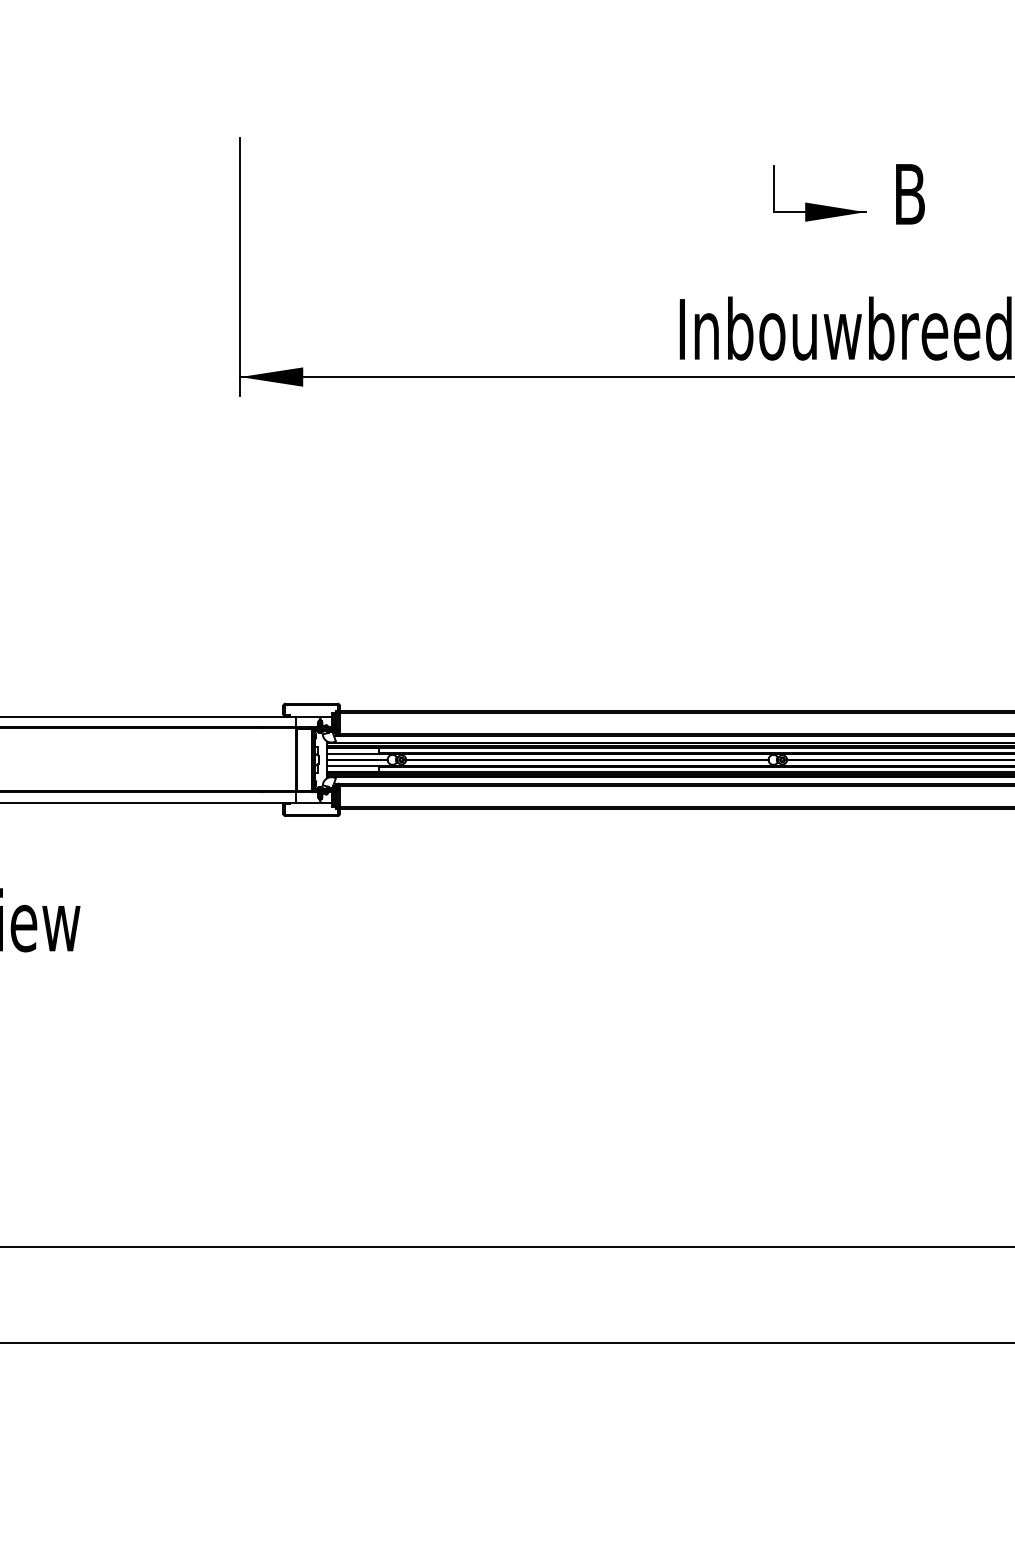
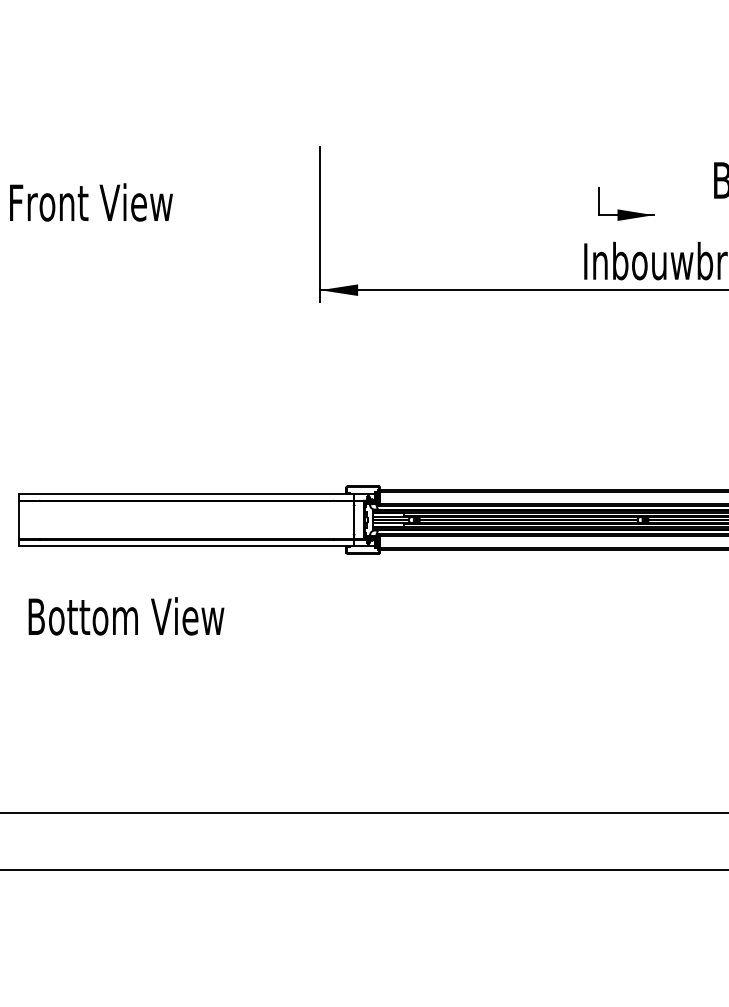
part: (820, 204) -> (626, 210), moved

